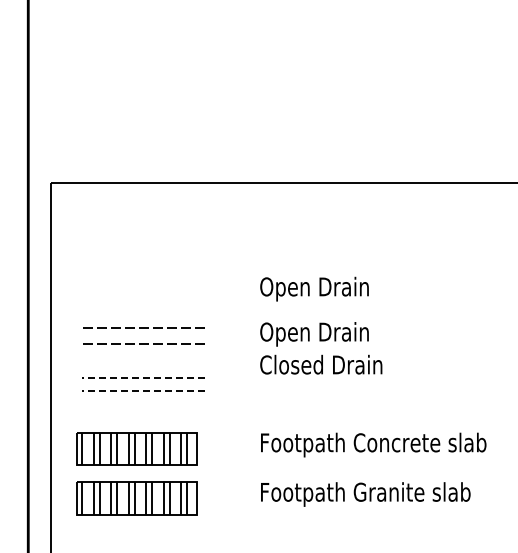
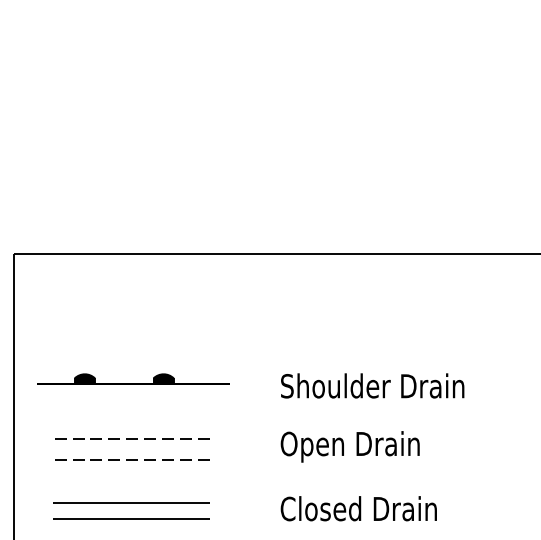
part: (144, 280) -> (132, 378), added
text: (331, 288) -> (371, 388), Open Drain -> Shoulder Drain
text: (321, 364) -> (359, 508), moved
line: (142, 378) -> (130, 503), dashed -> solid
line: (142, 390) -> (130, 518), dashed -> solid

